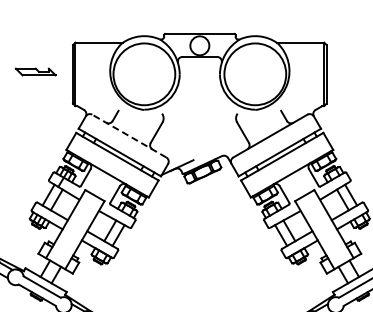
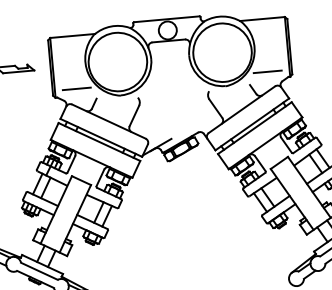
line: (98, 98) -> (76, 88), added
line: (300, 98) -> (267, 71), added
line: (129, 136) -> (109, 121), dashed -> solid

